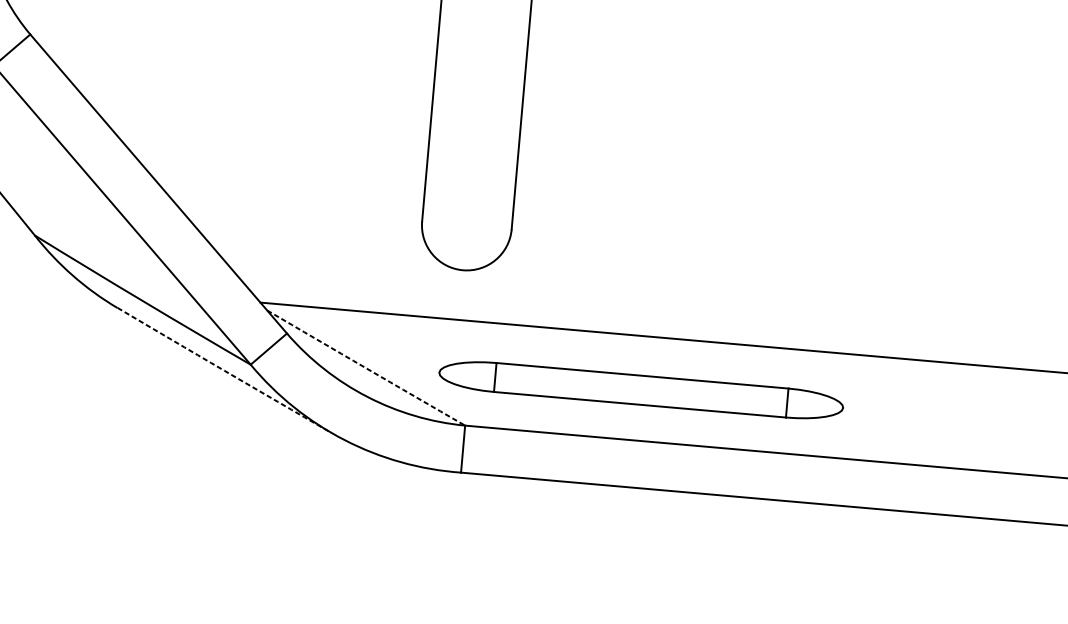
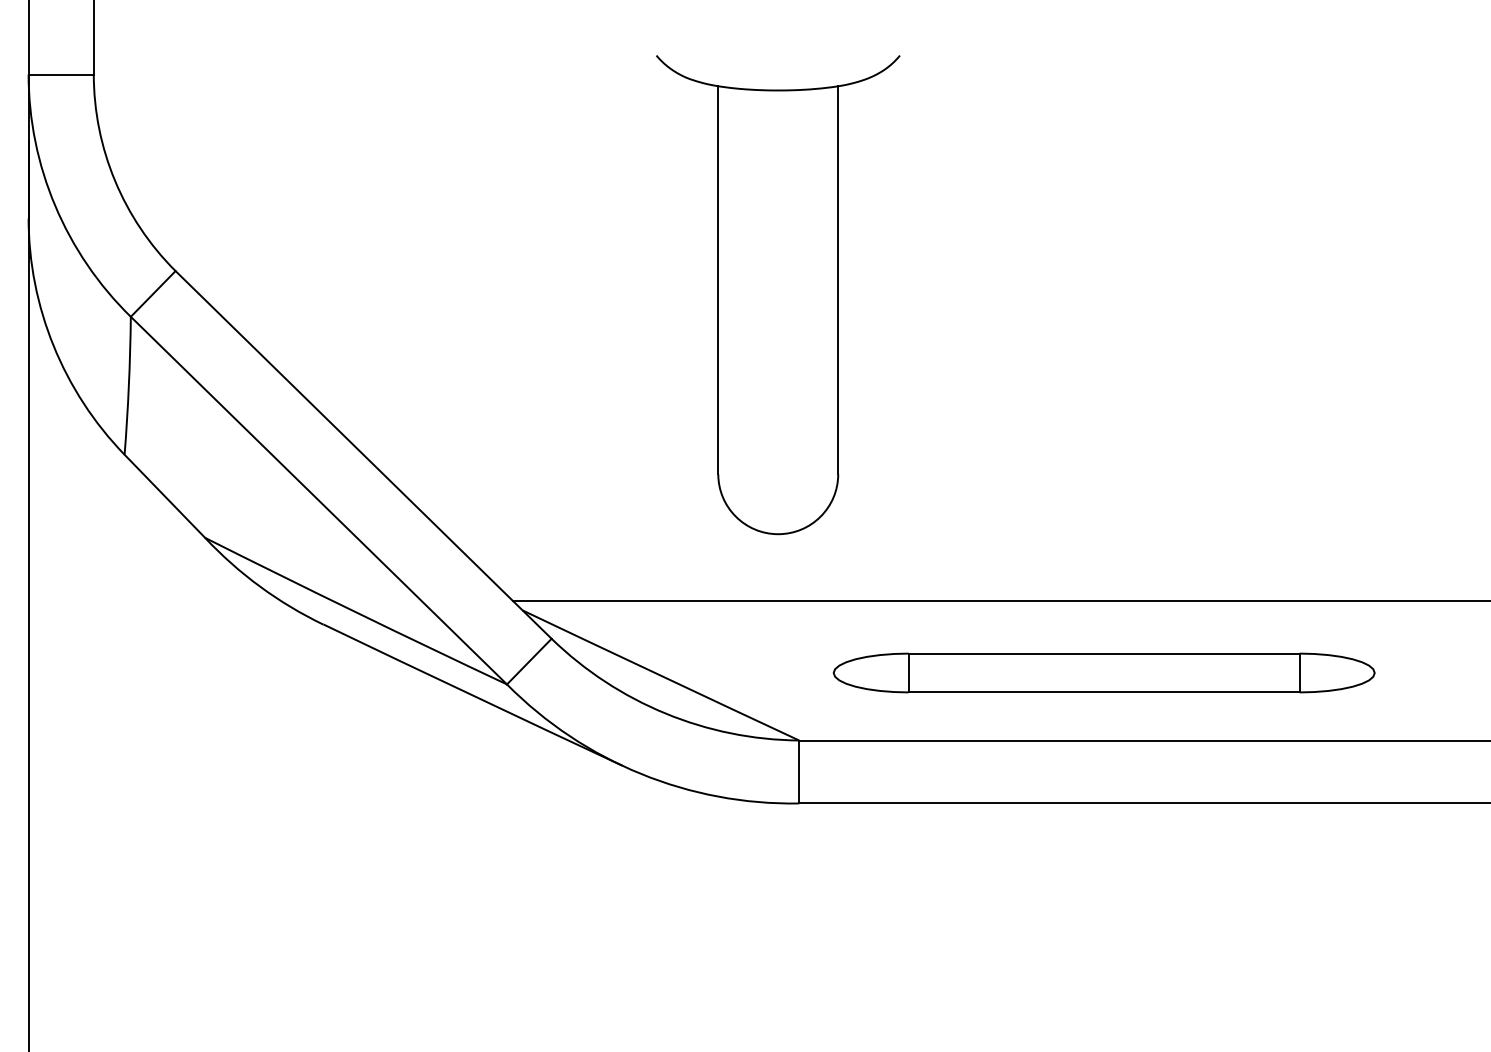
arc: (365, 368) -> (660, 675), dashed -> solid
arc: (224, 370) -> (472, 695), dashed -> solid
part: (640, 389) -> (1103, 672), moved

